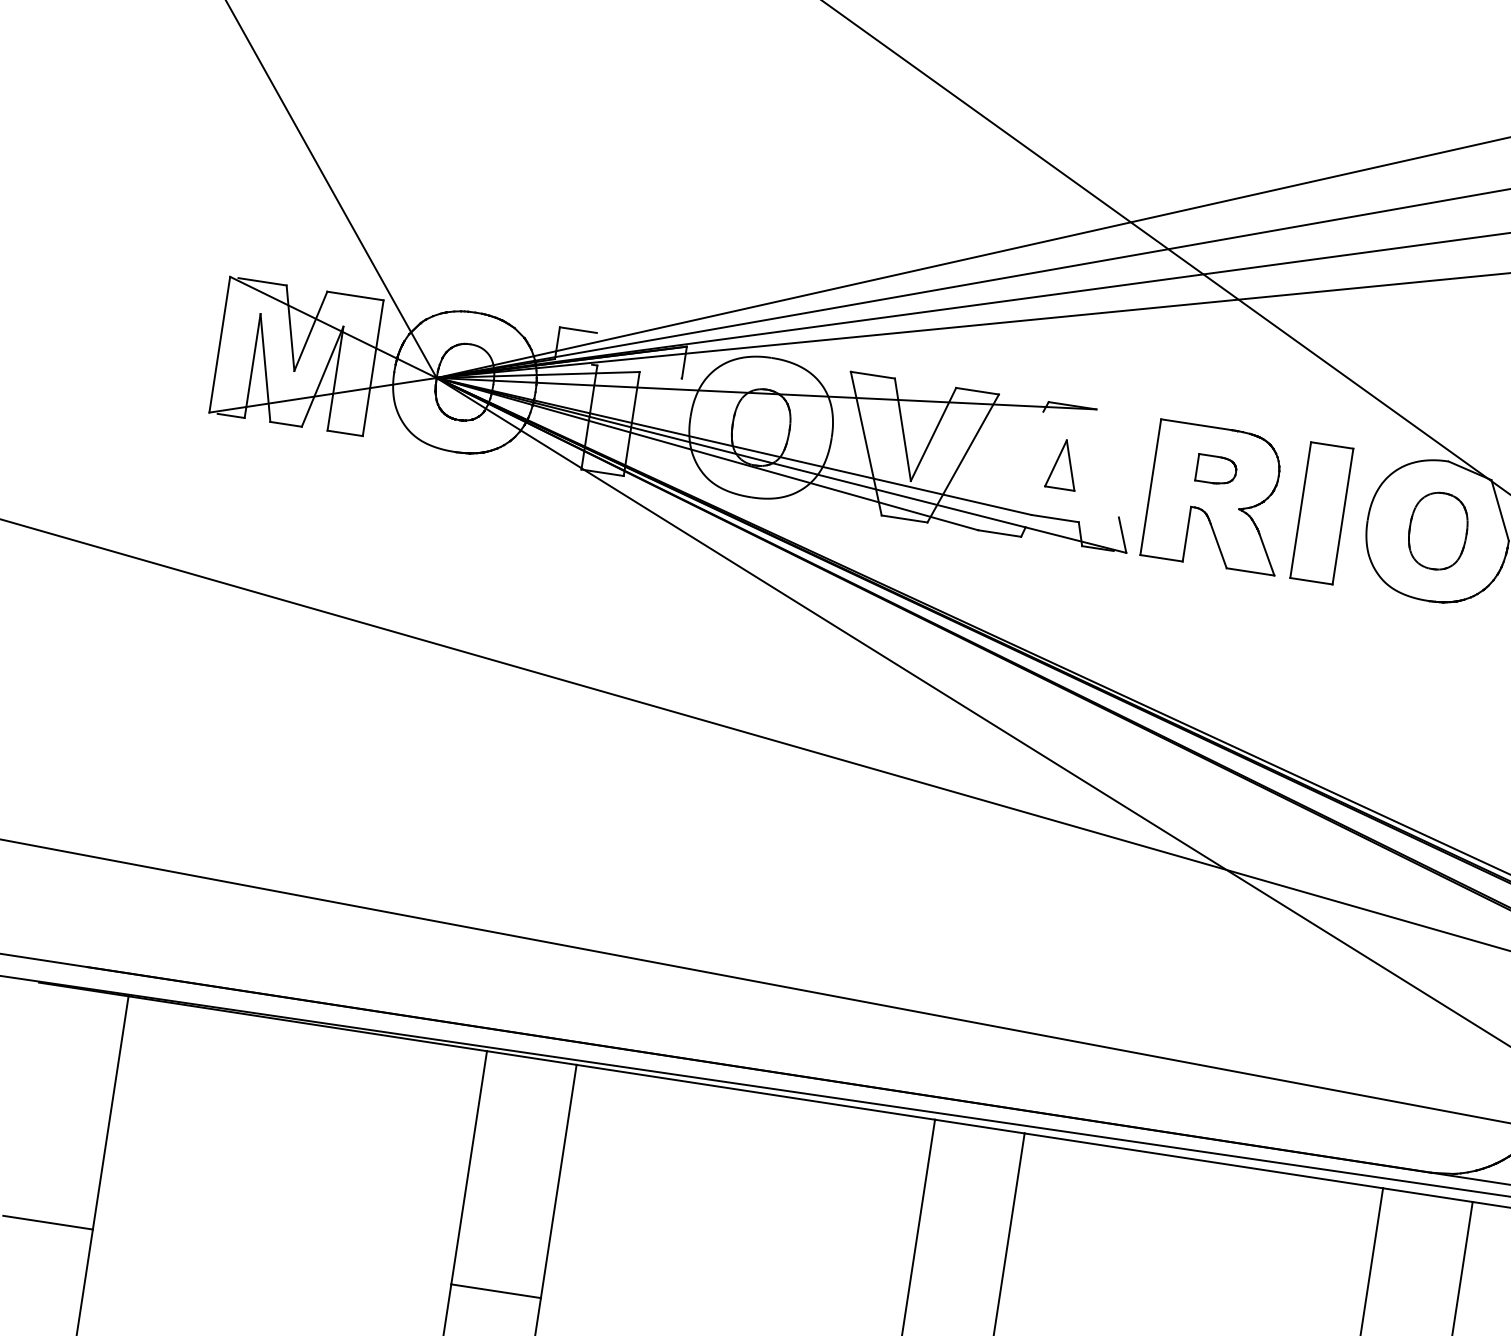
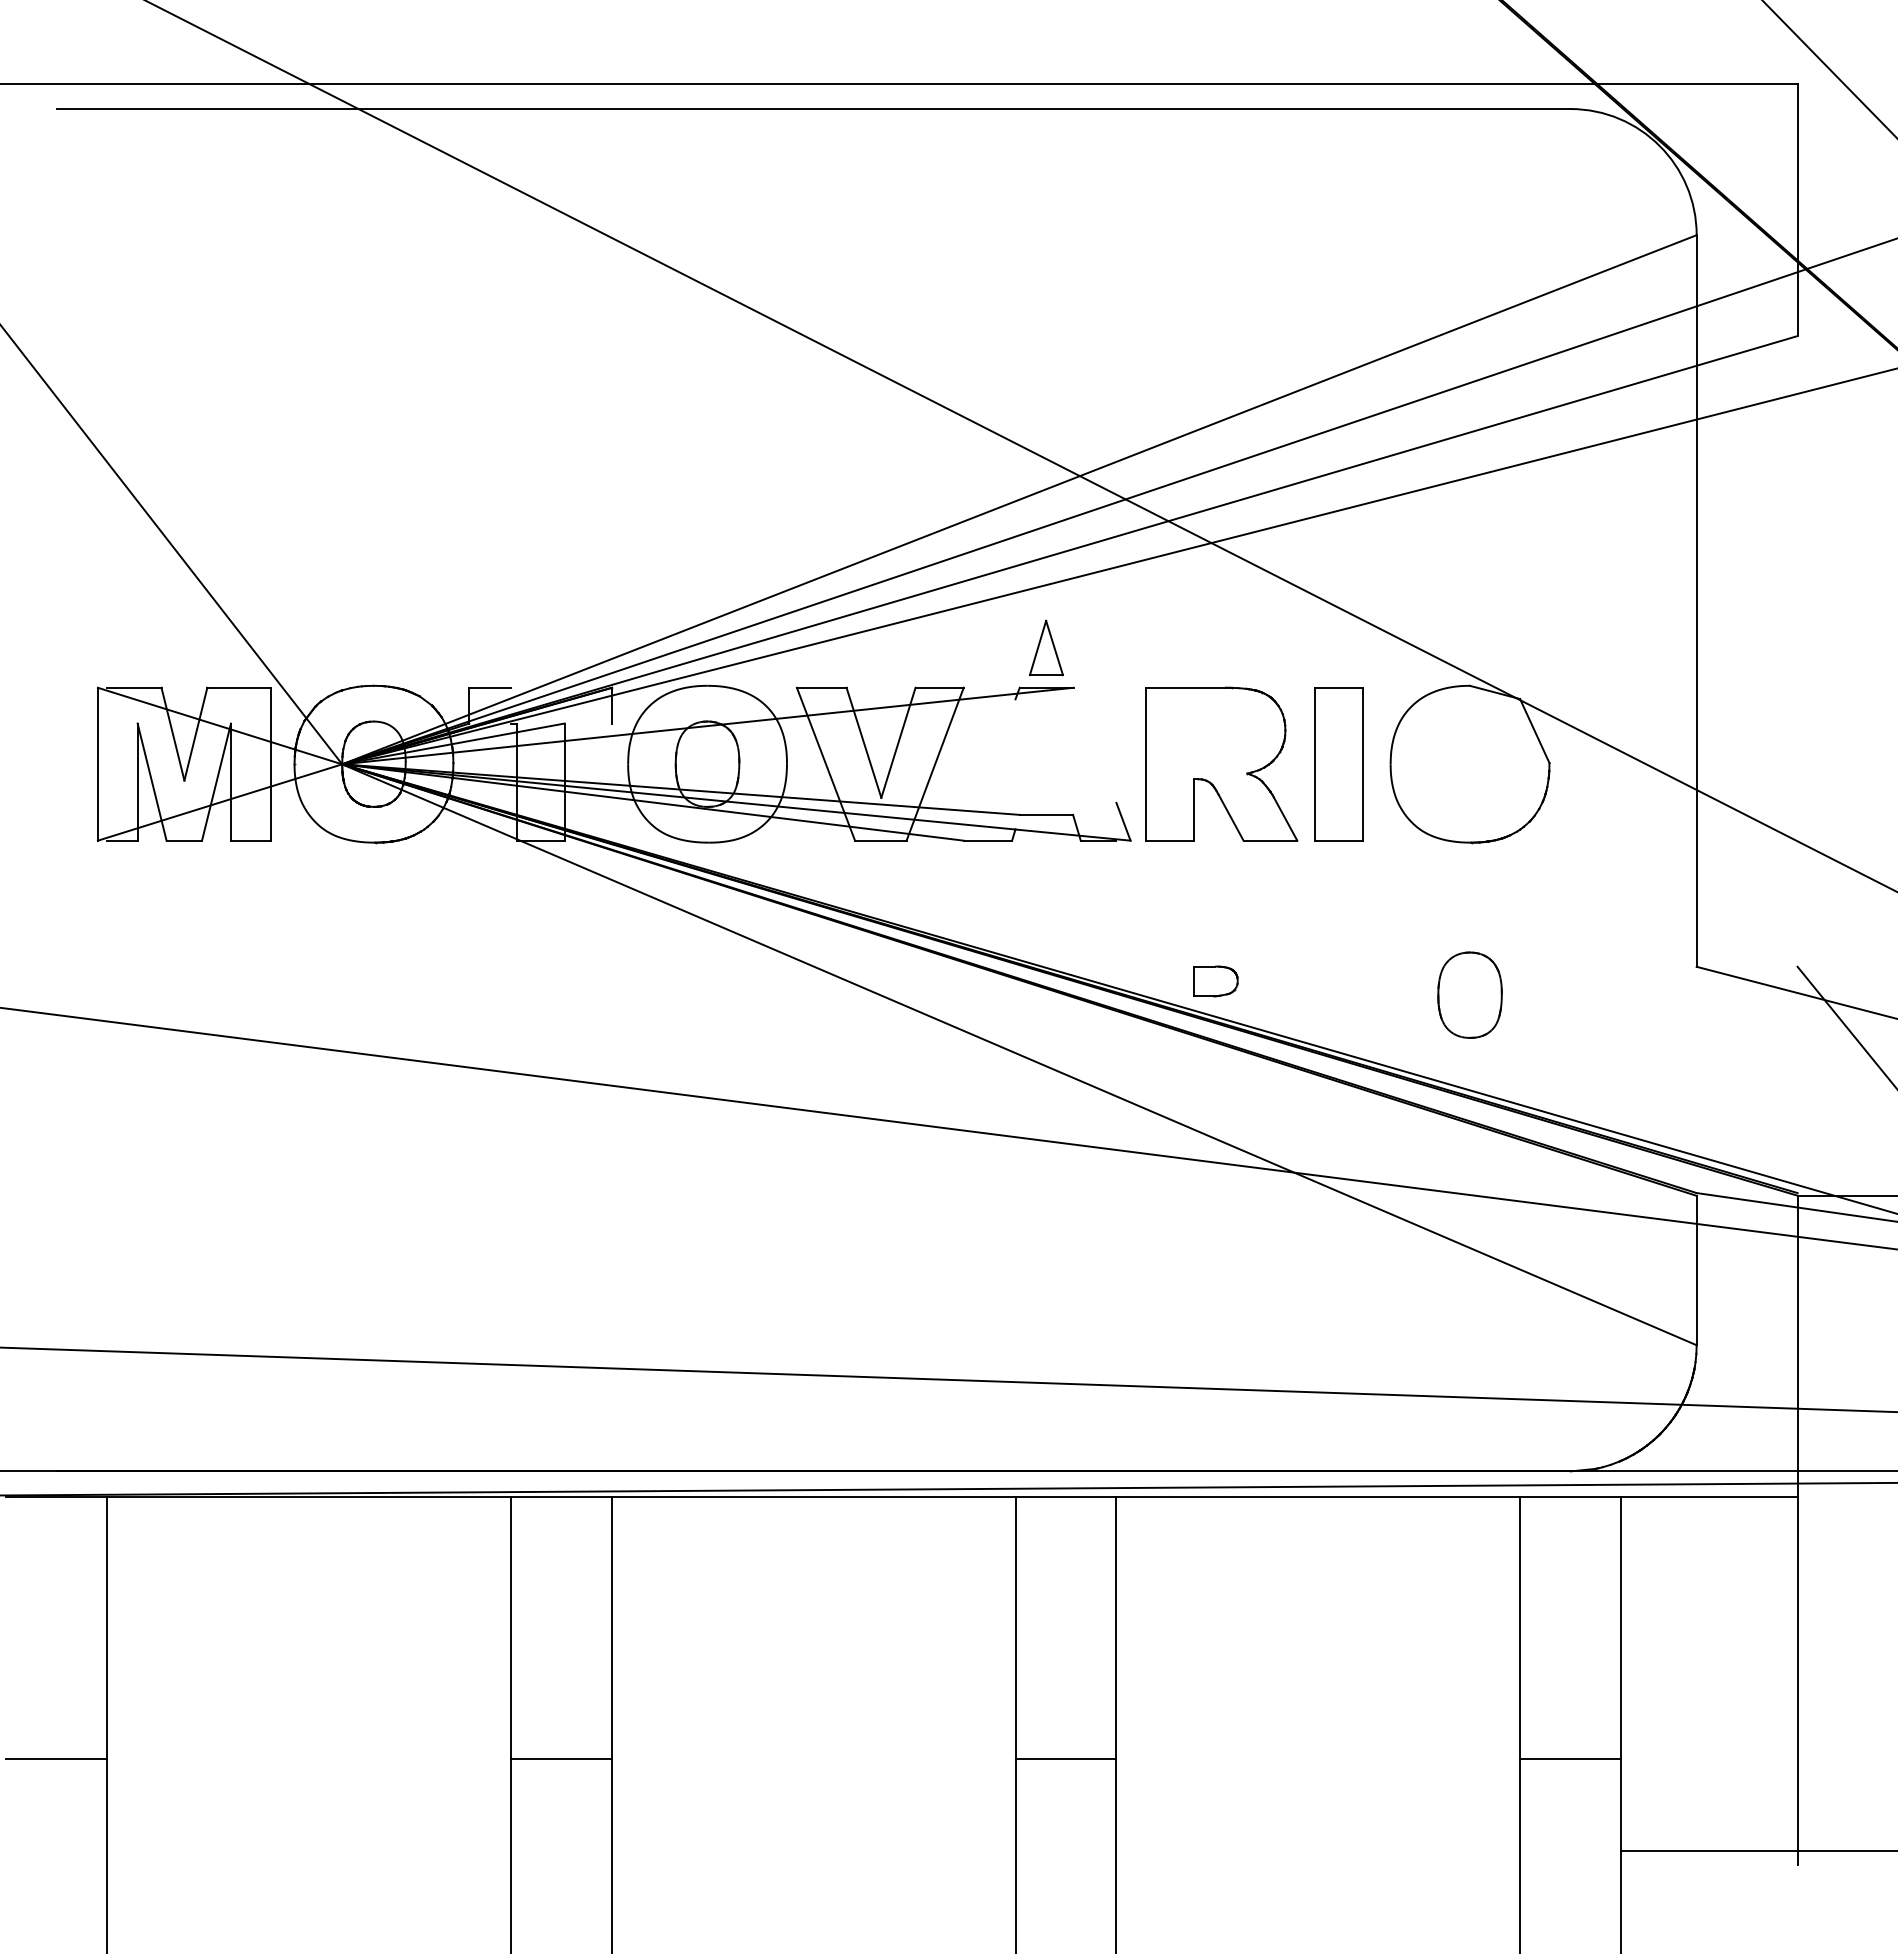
part: (1063, 464) -> (1046, 647), moved
part: (1216, 470) -> (1215, 981), moved
part: (1437, 530) -> (1469, 994), moved

